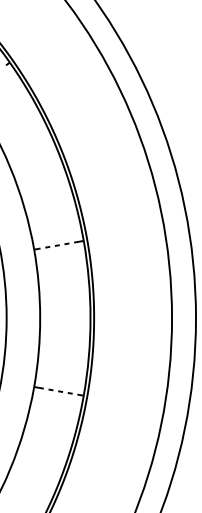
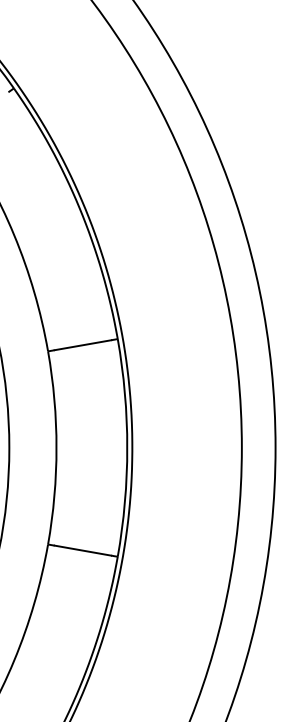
line: (58, 245) -> (82, 345), dashed -> solid
line: (58, 391) -> (82, 550), dashed -> solid

